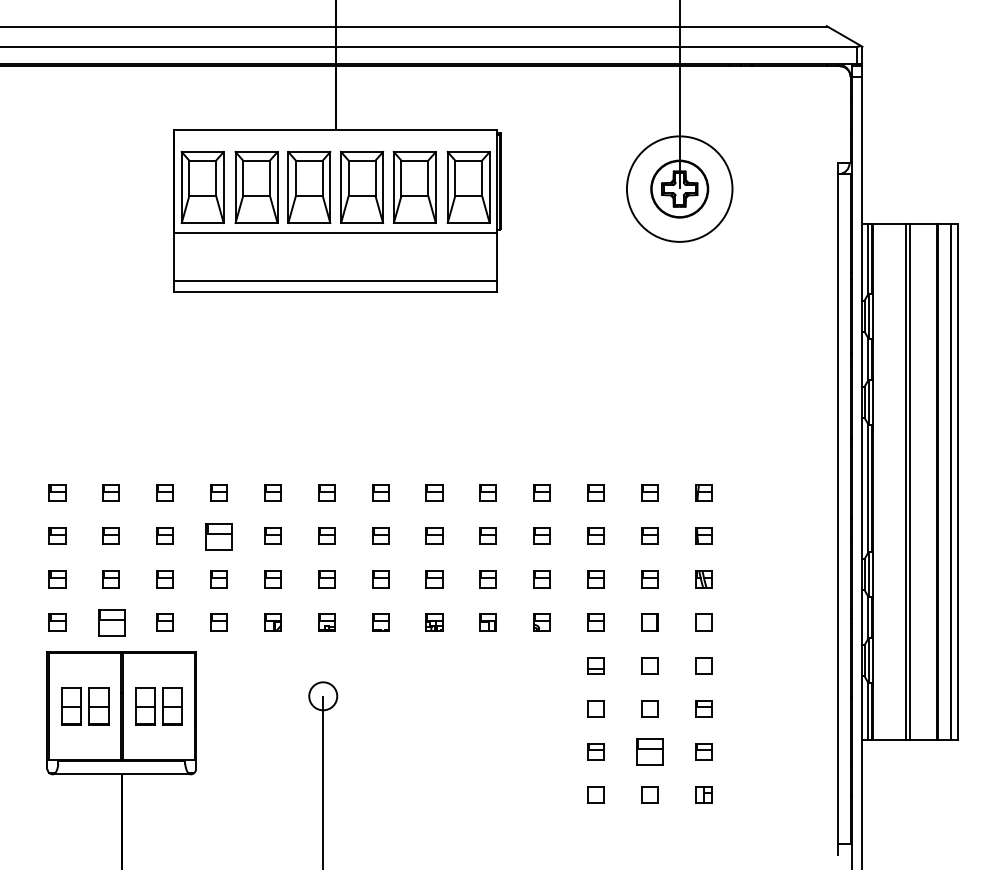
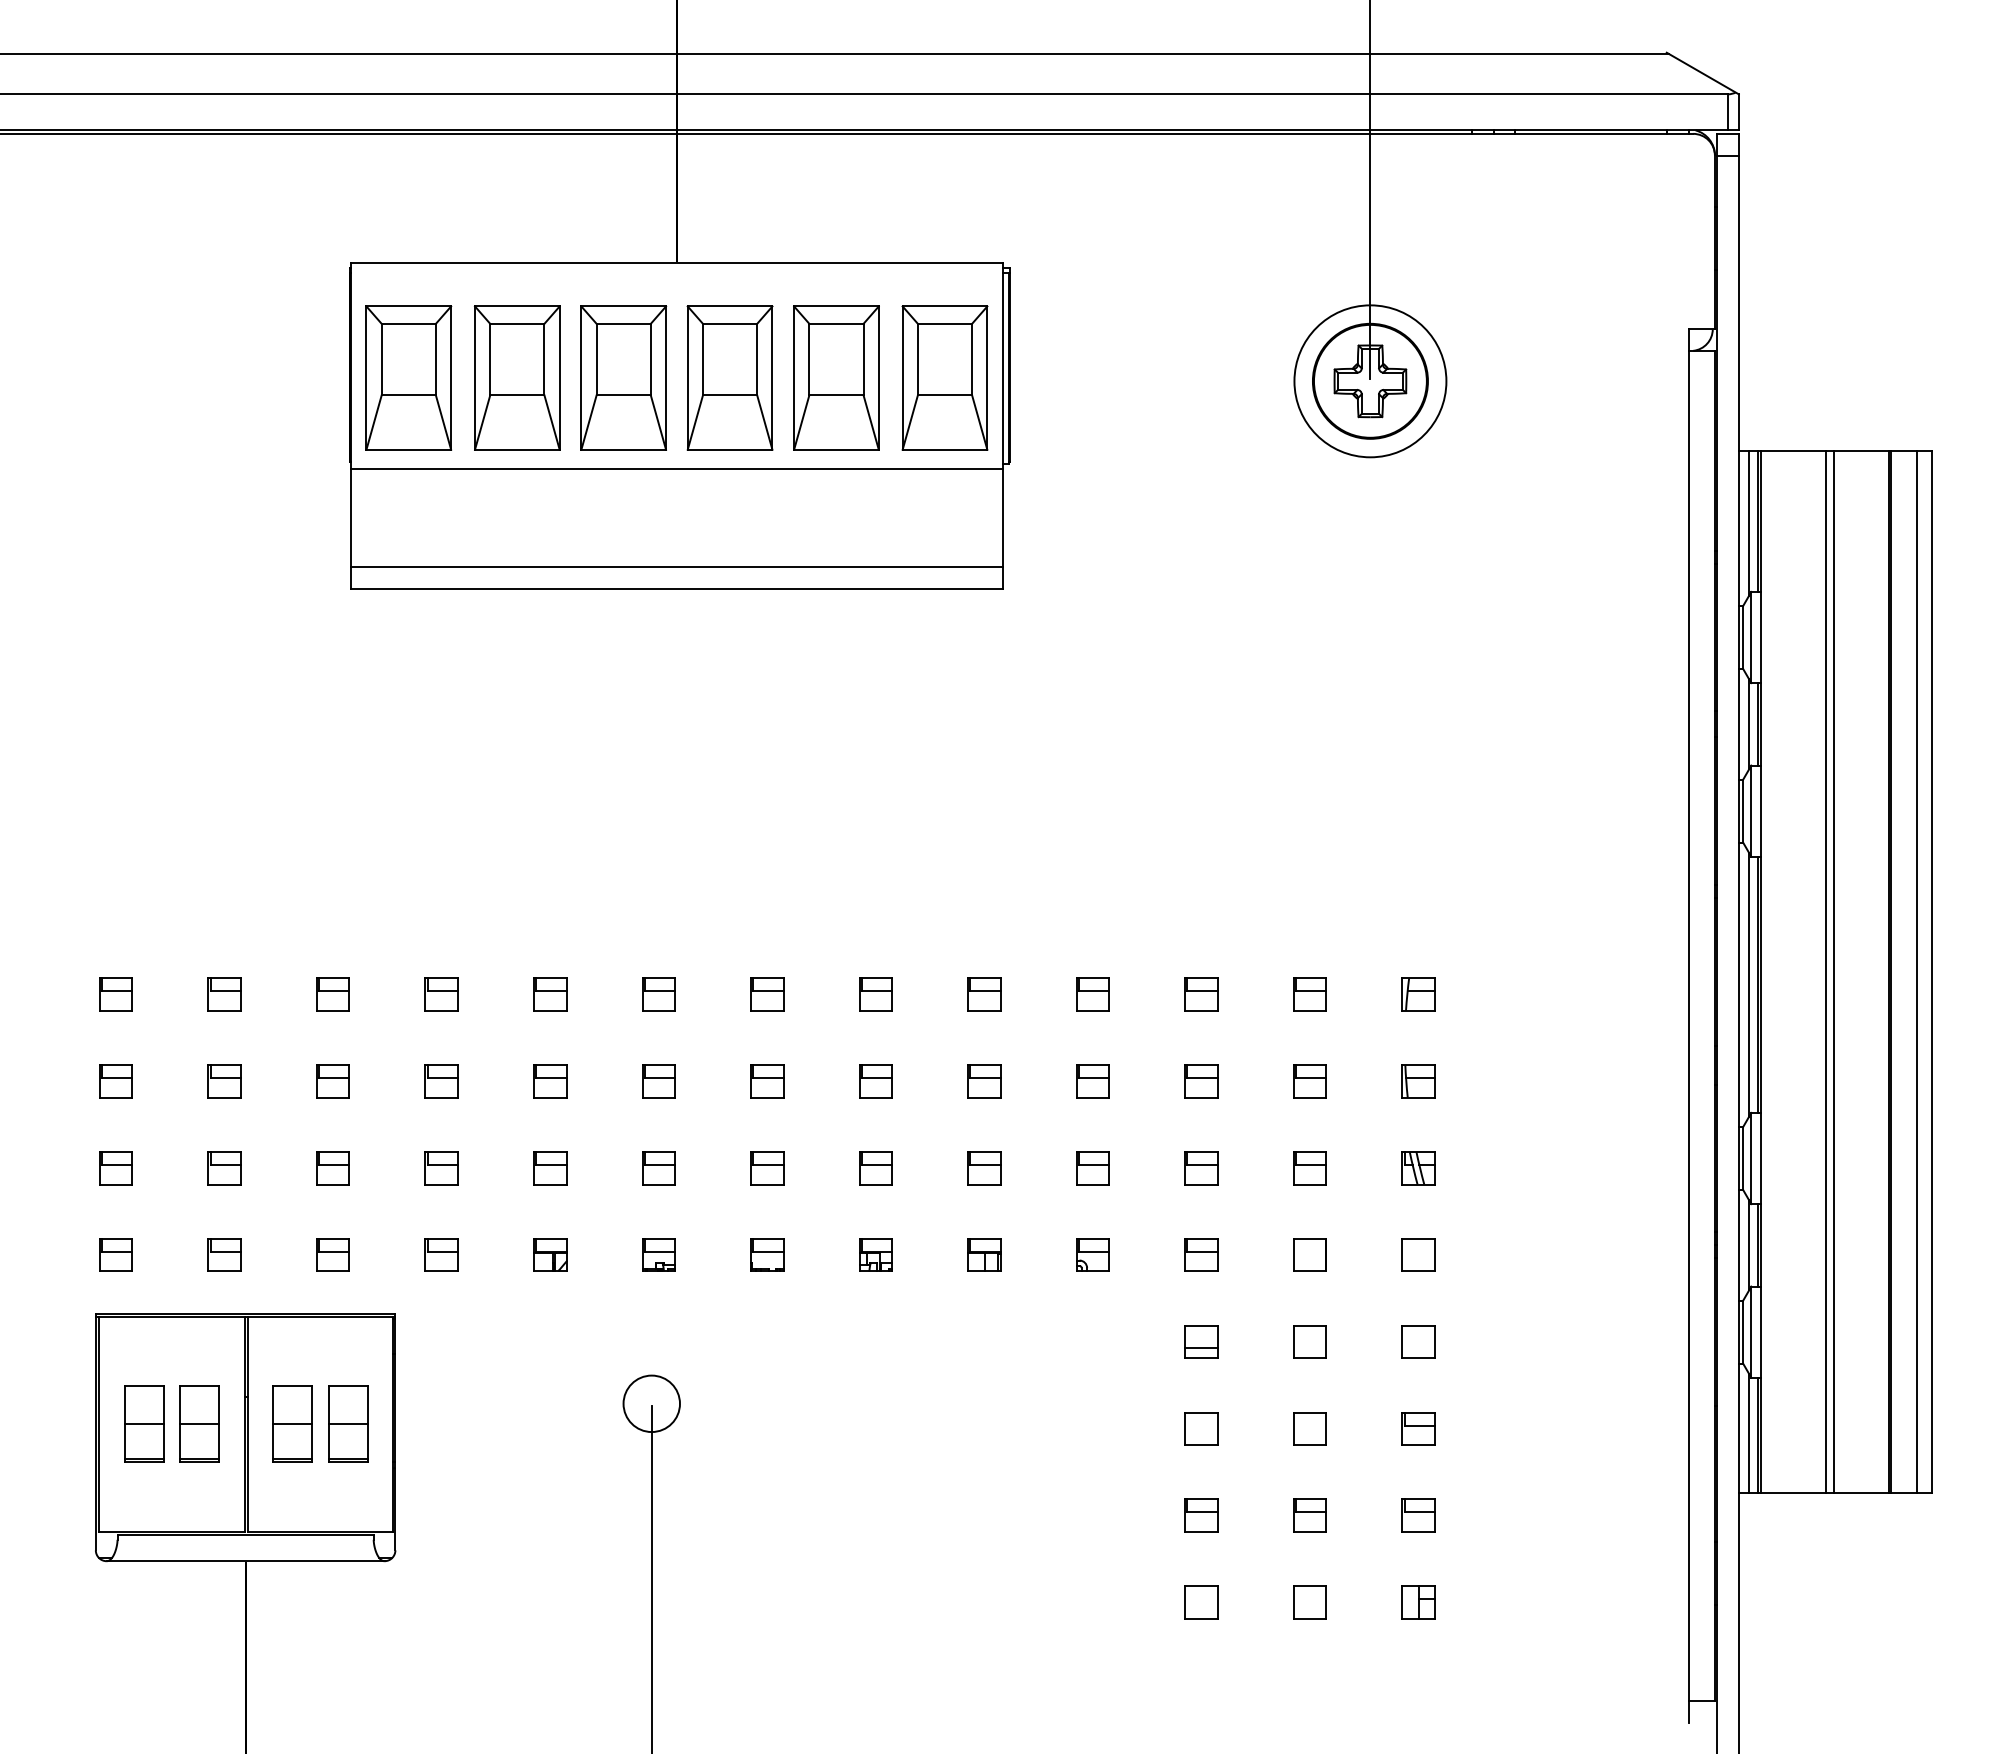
circle: (679, 188) -> (1369, 380), size x0.71
part: (218, 535) -> (440, 1079), size x0.62
part: (110, 622) -> (222, 1255), size x0.62
part: (649, 751) -> (1309, 1515), size x0.62

